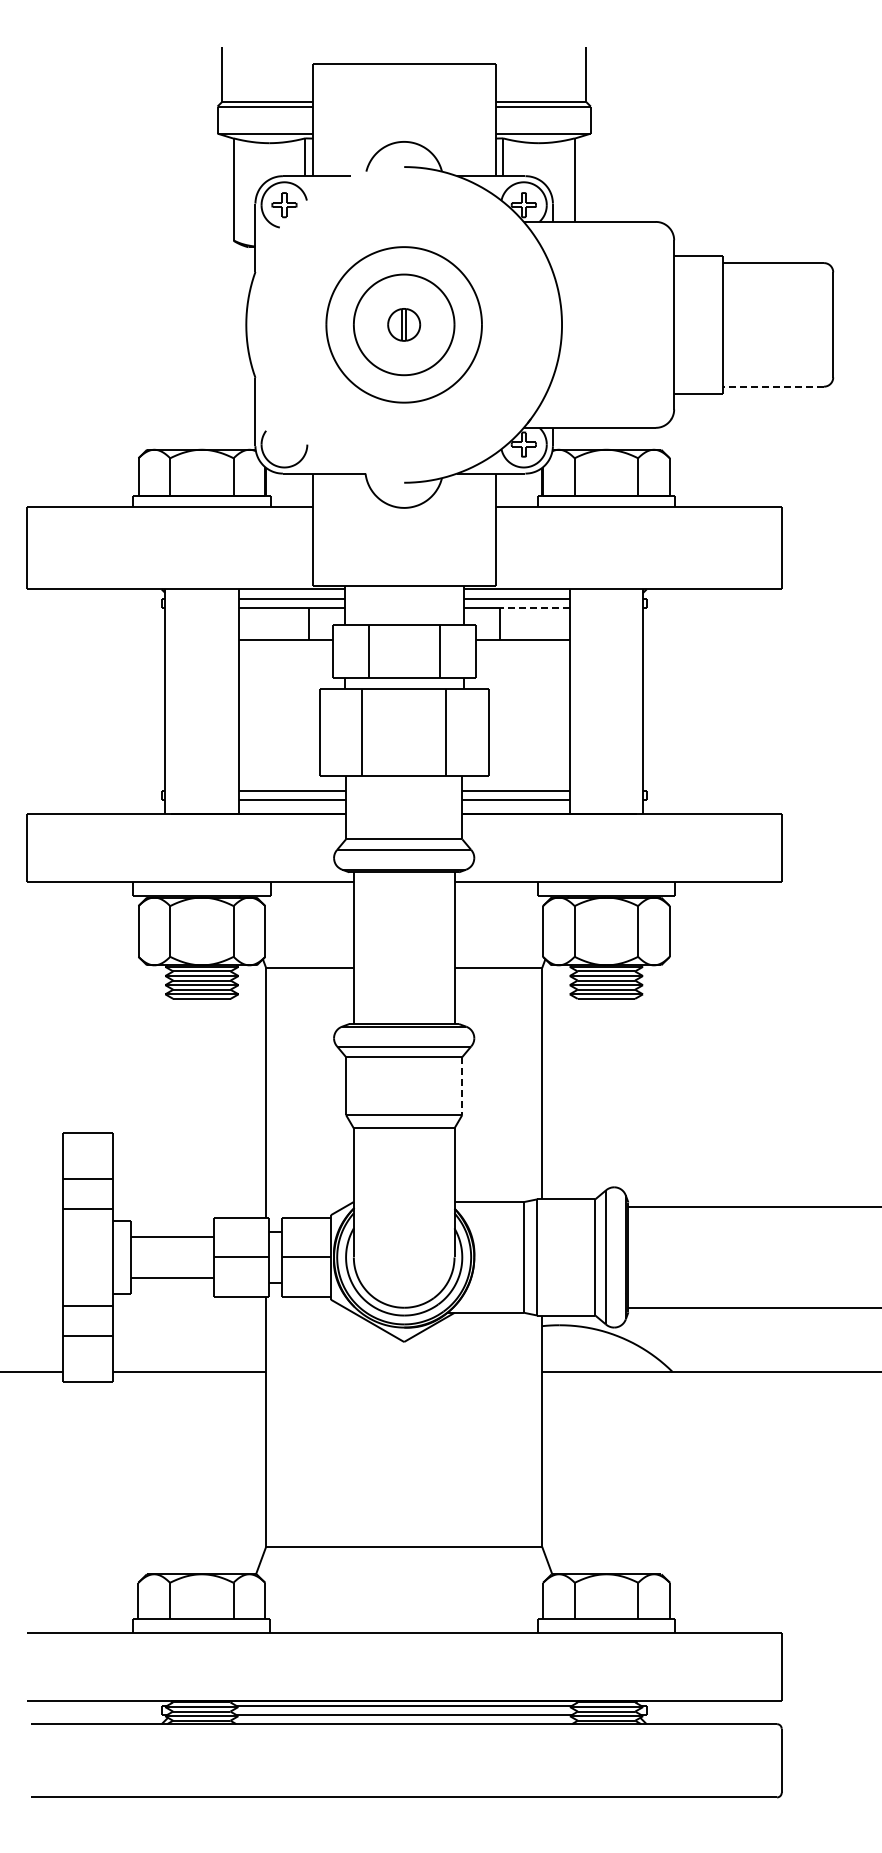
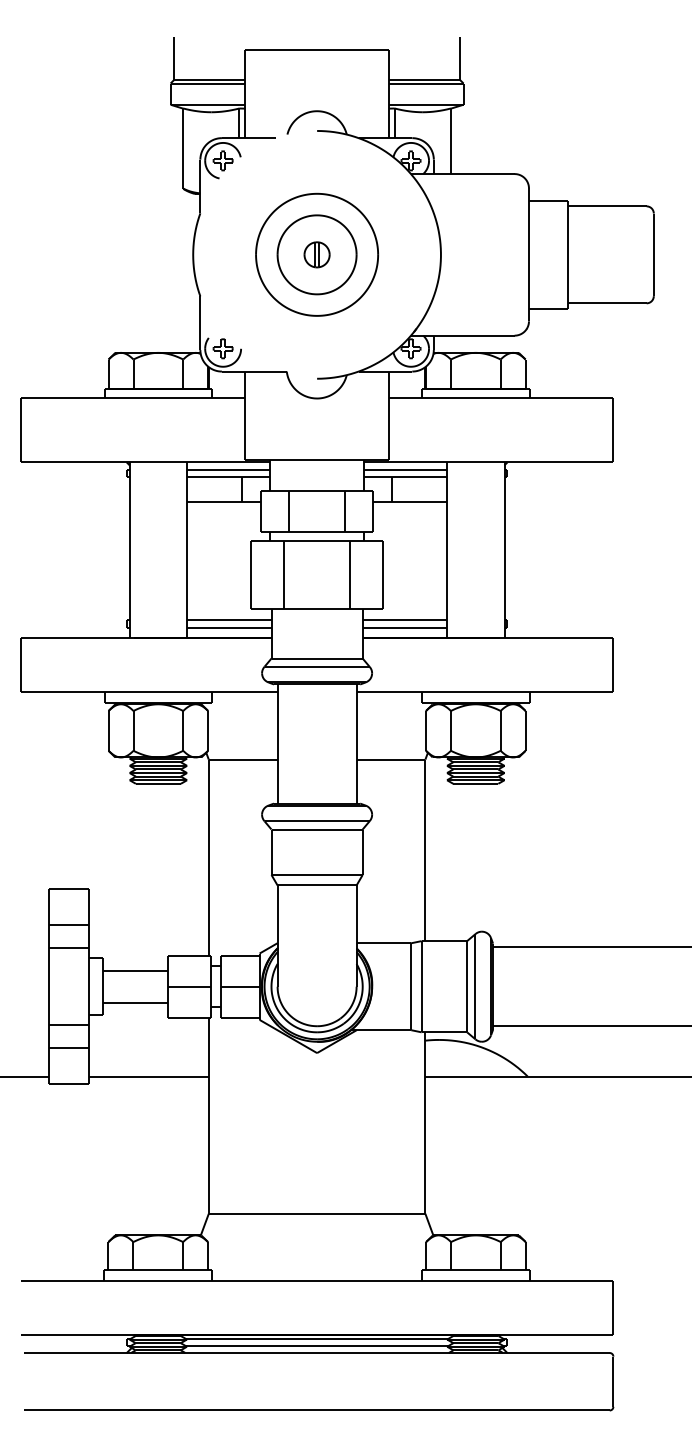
line: (773, 386) -> (606, 303), dashed -> solid
part: (284, 444) -> (223, 348), added
line: (534, 607) -> (419, 476), dashed -> solid
line: (462, 1086) -> (362, 852), dashed -> solid

